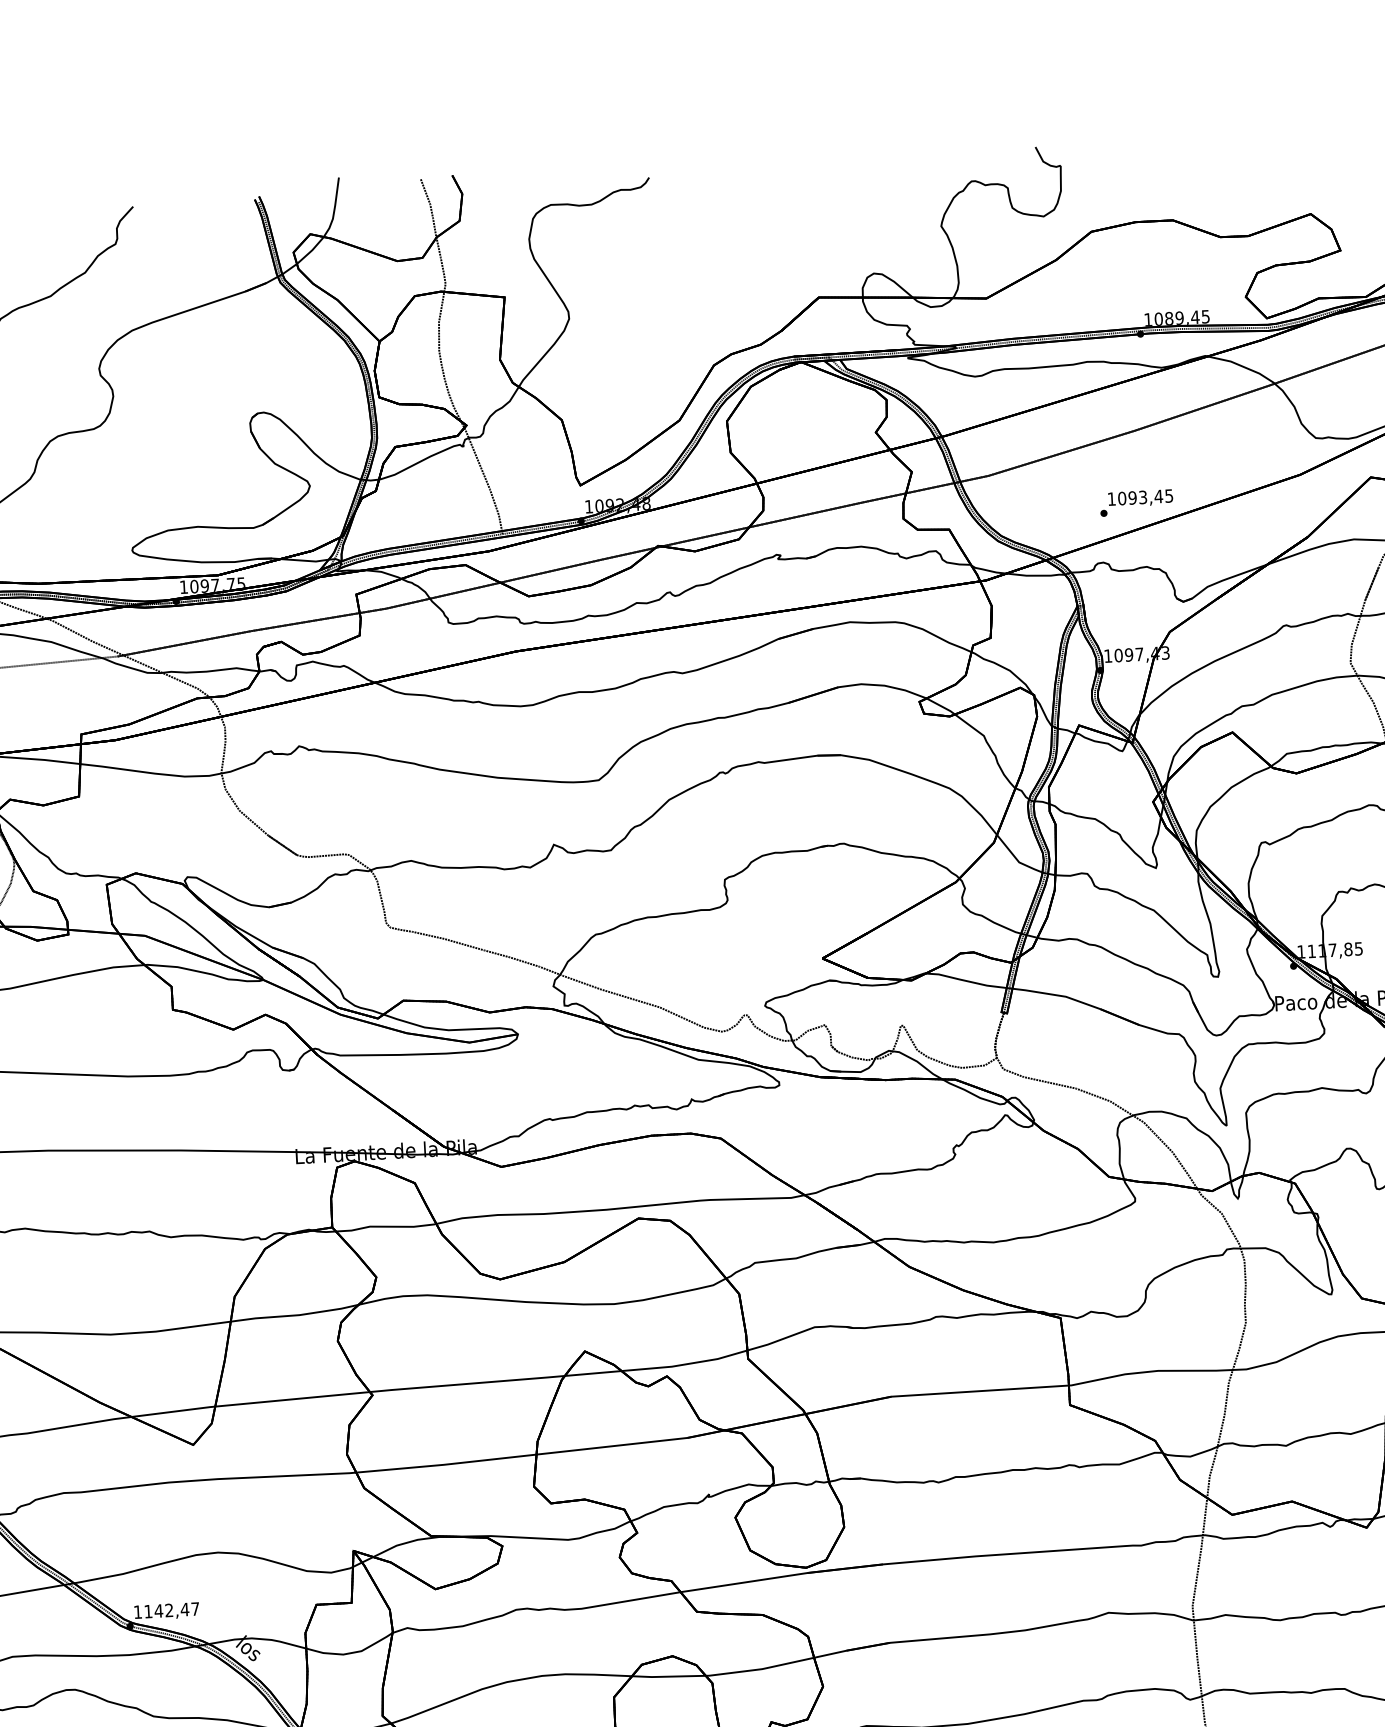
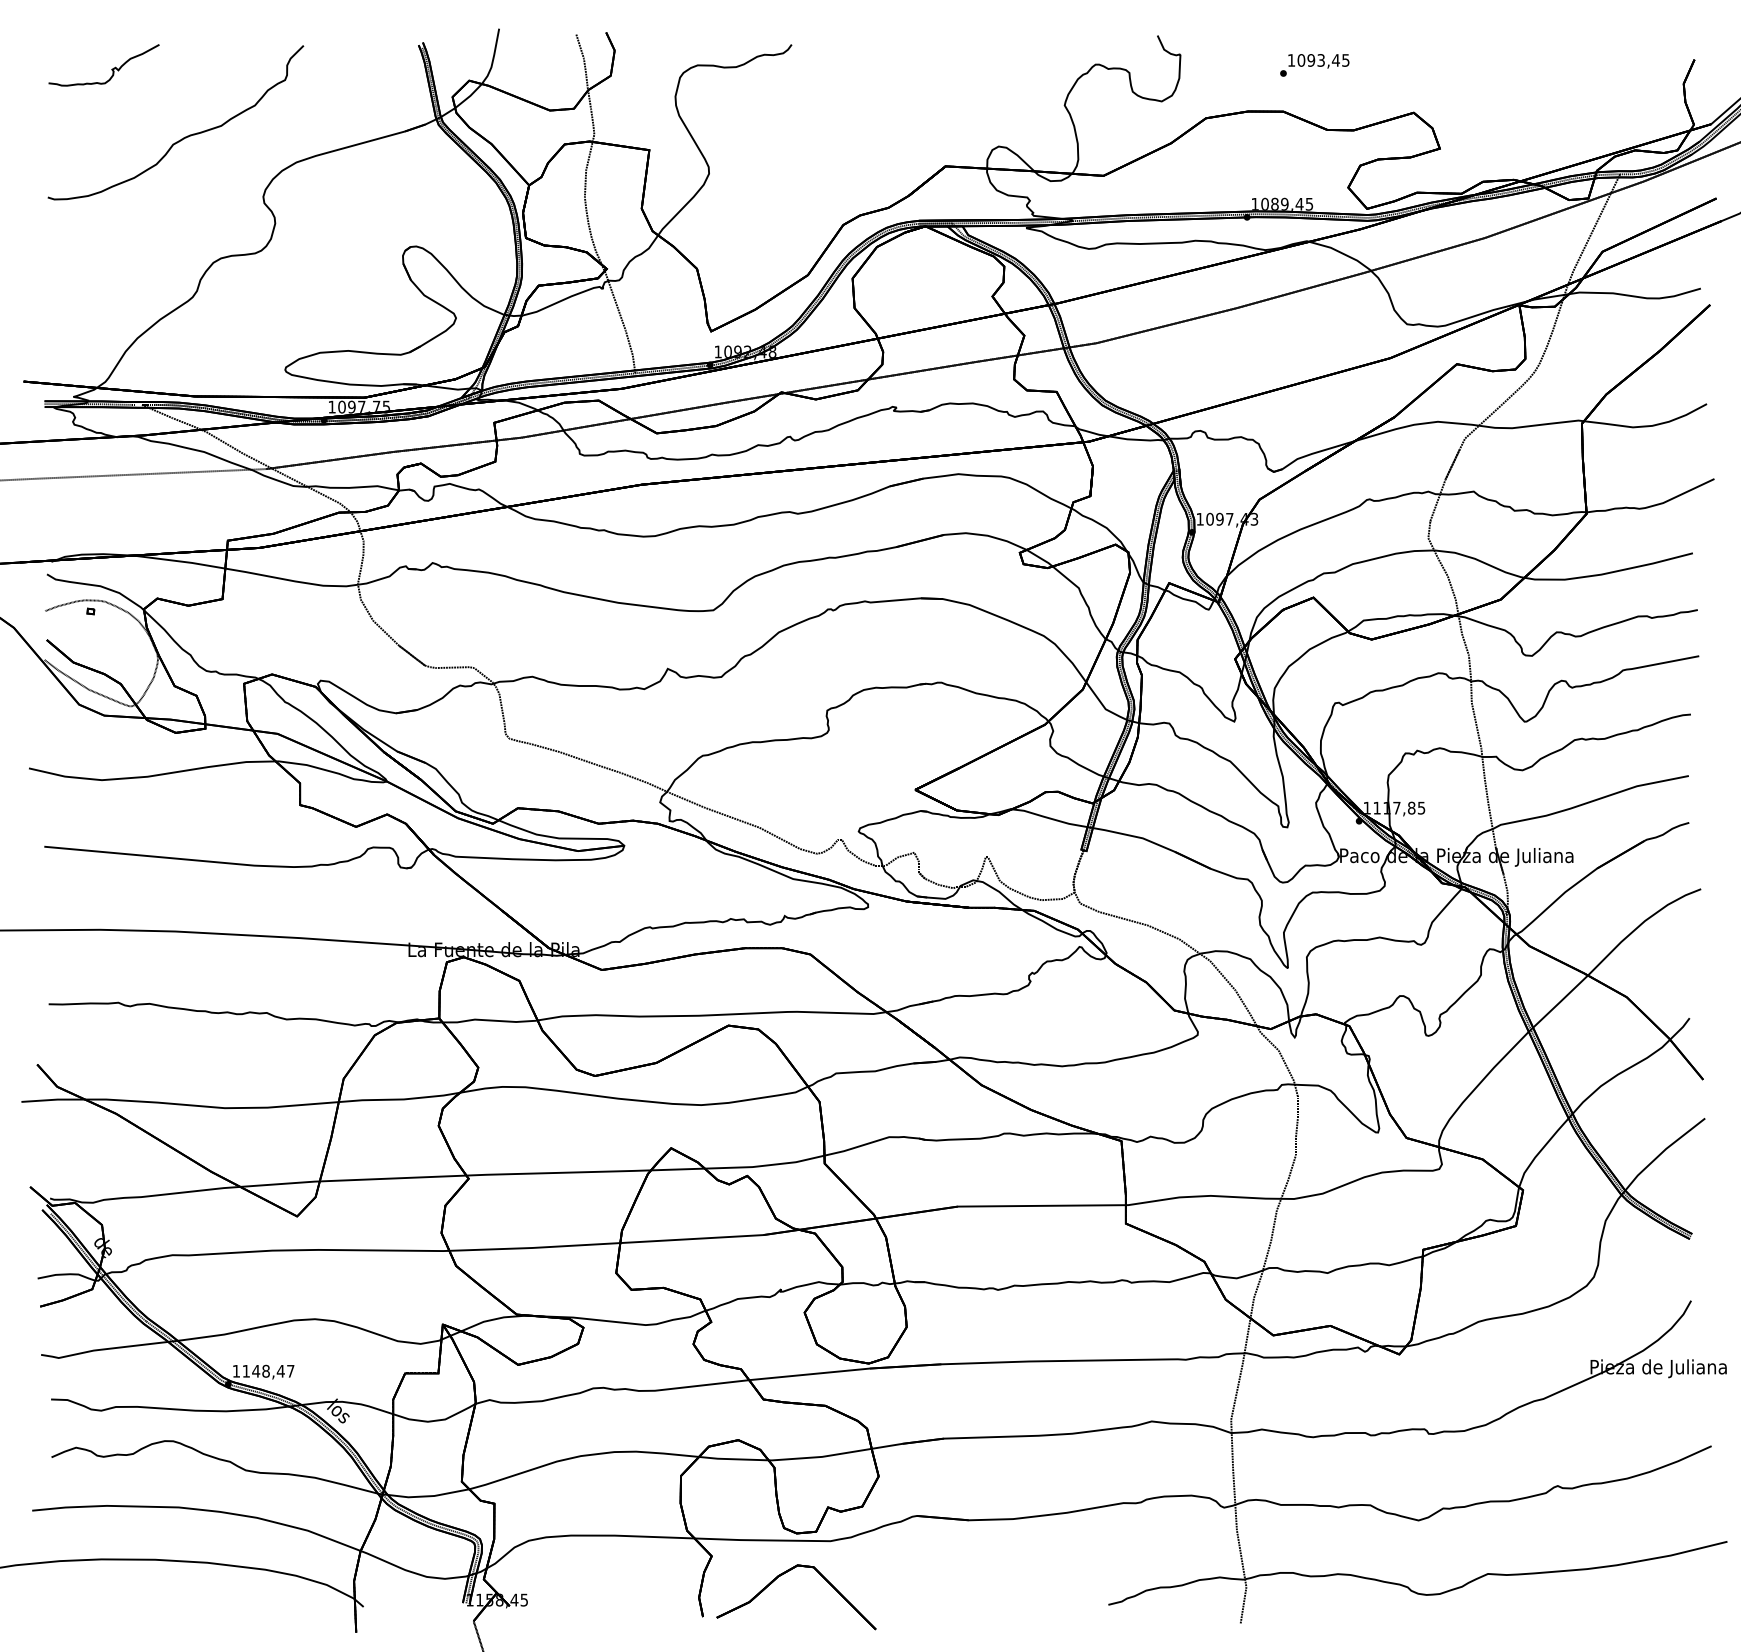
text: (1136, 503) -> (1314, 65), moved
text: (168, 1610) -> (265, 1371), 1142,47 -> 1148,47

